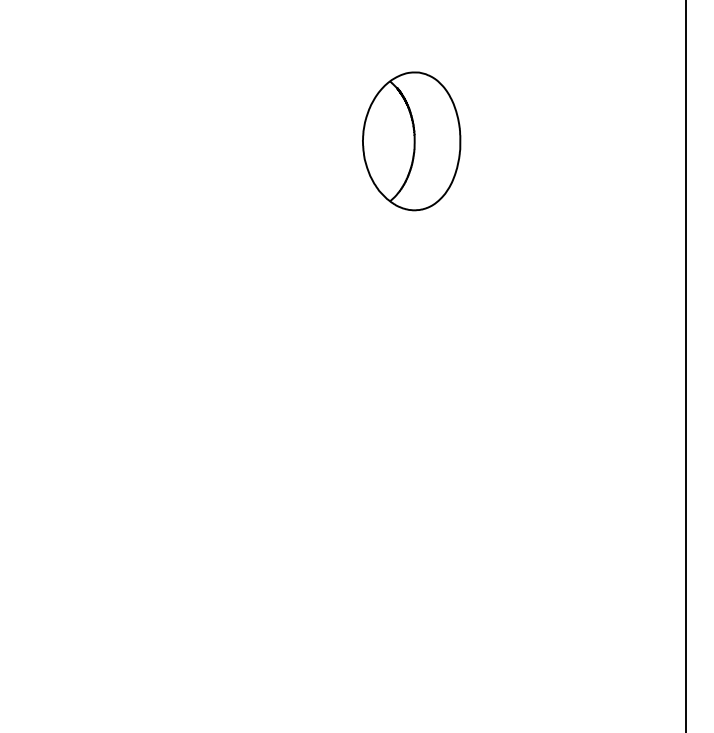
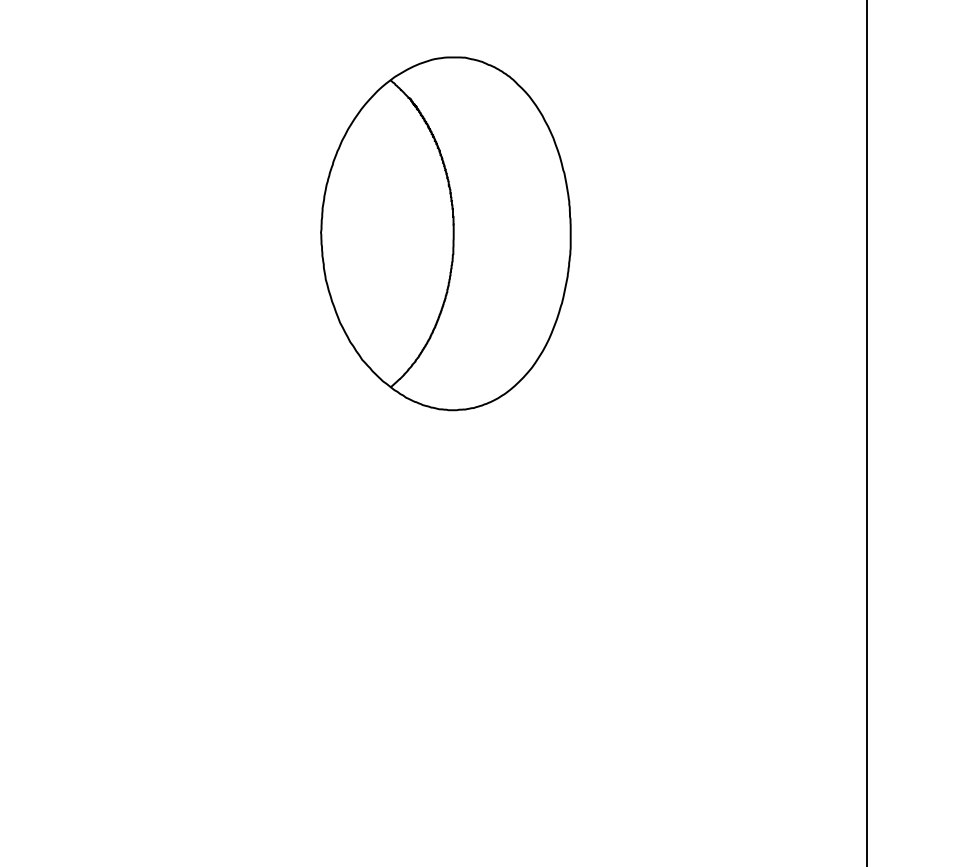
part: (411, 141) -> (445, 234), size x1.67

